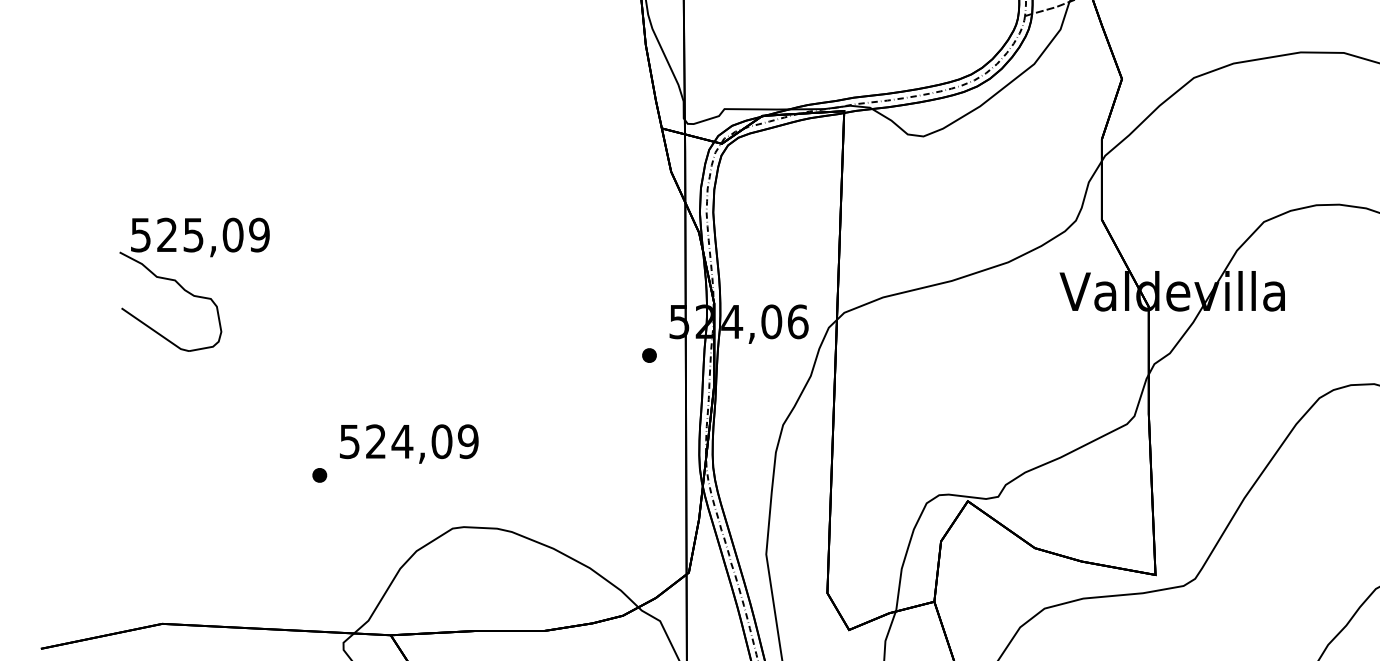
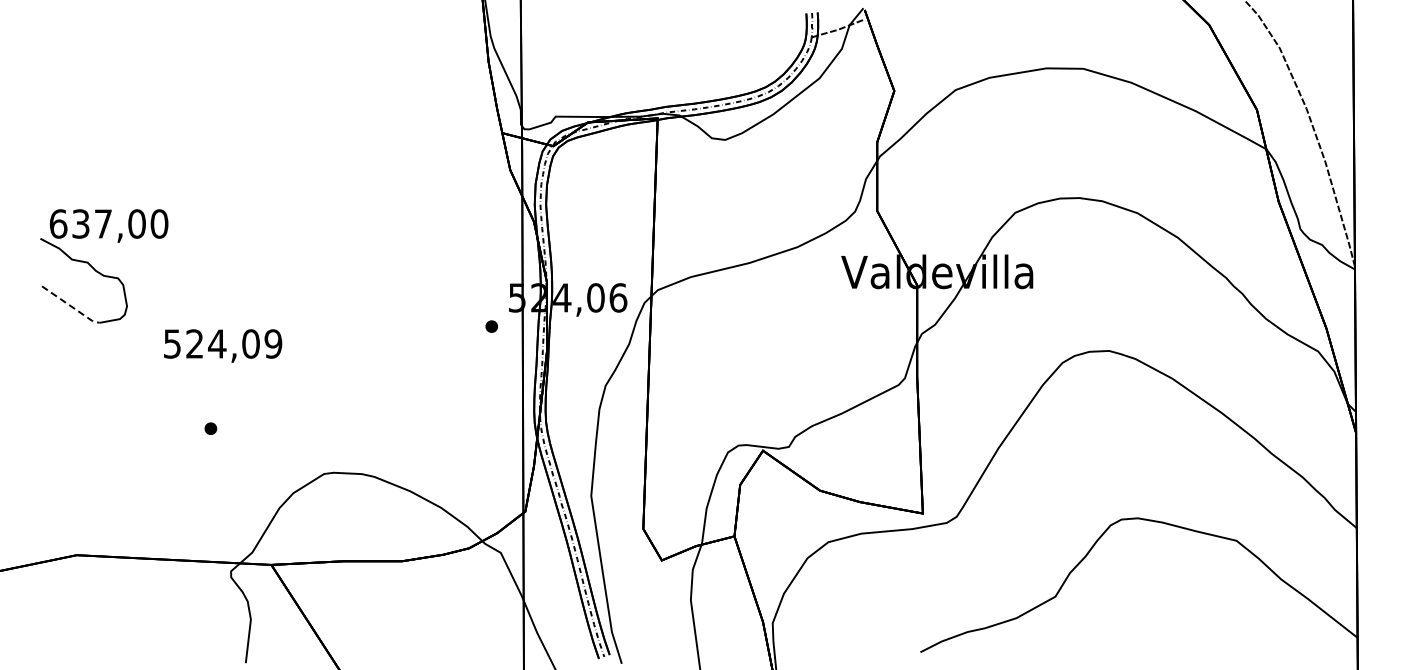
text: (199, 234) -> (108, 223), 525,09 -> 637,00
line: (156, 331) -> (71, 306), solid -> dashed
text: (409, 443) -> (223, 345), moved

